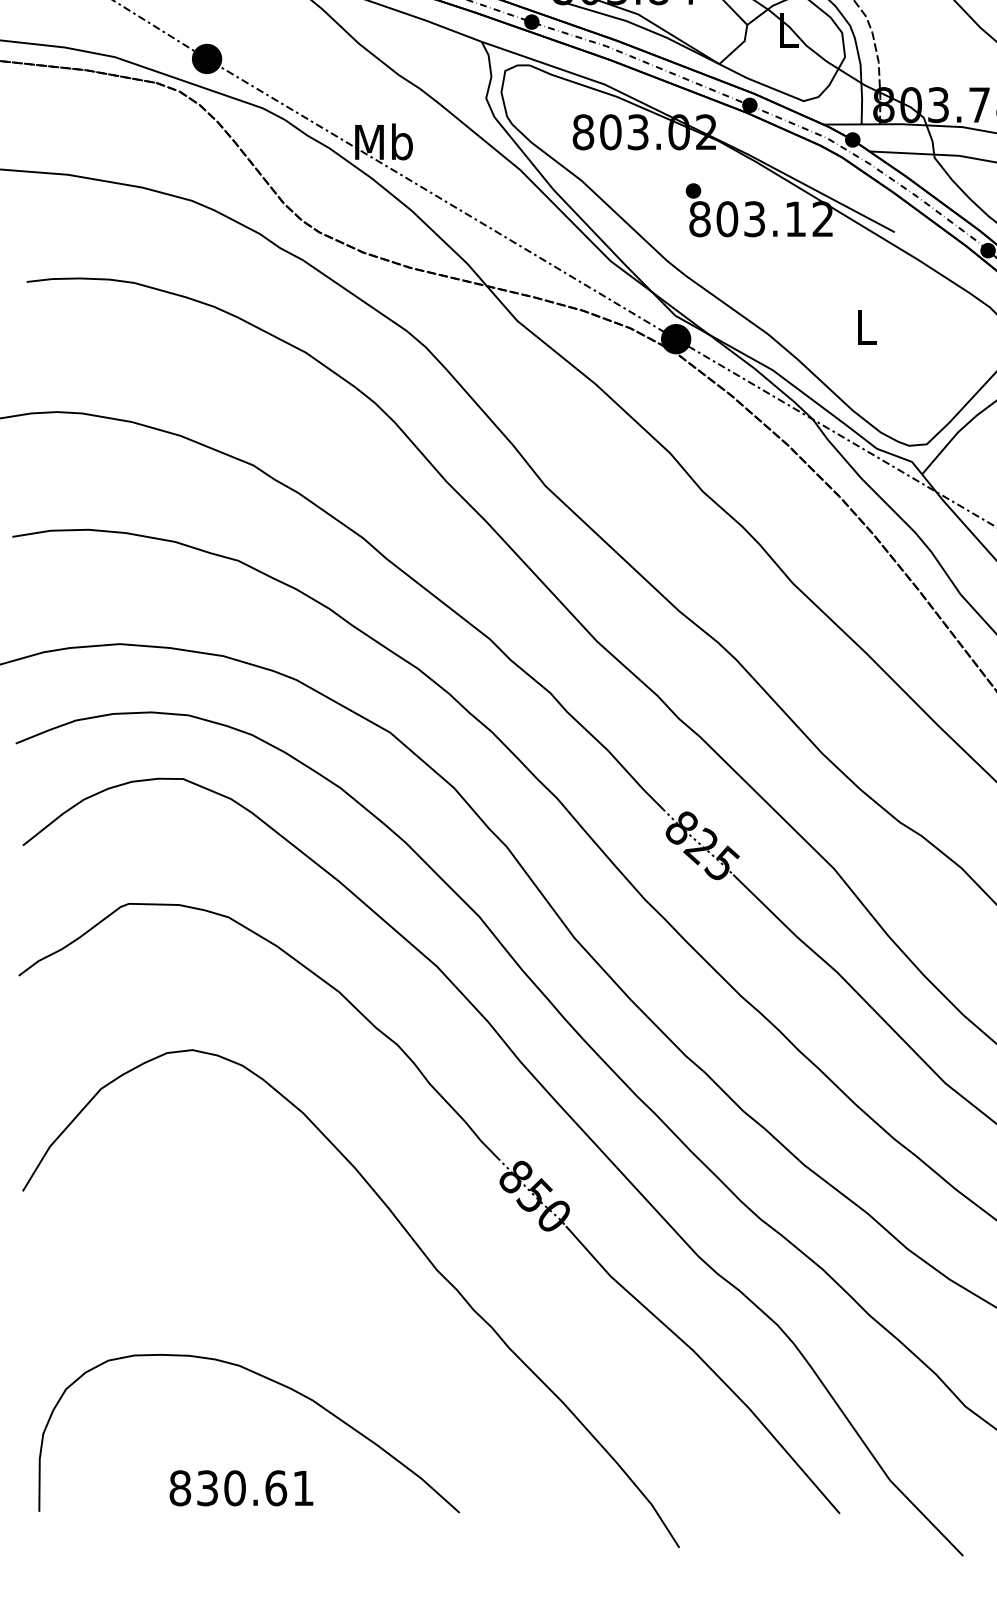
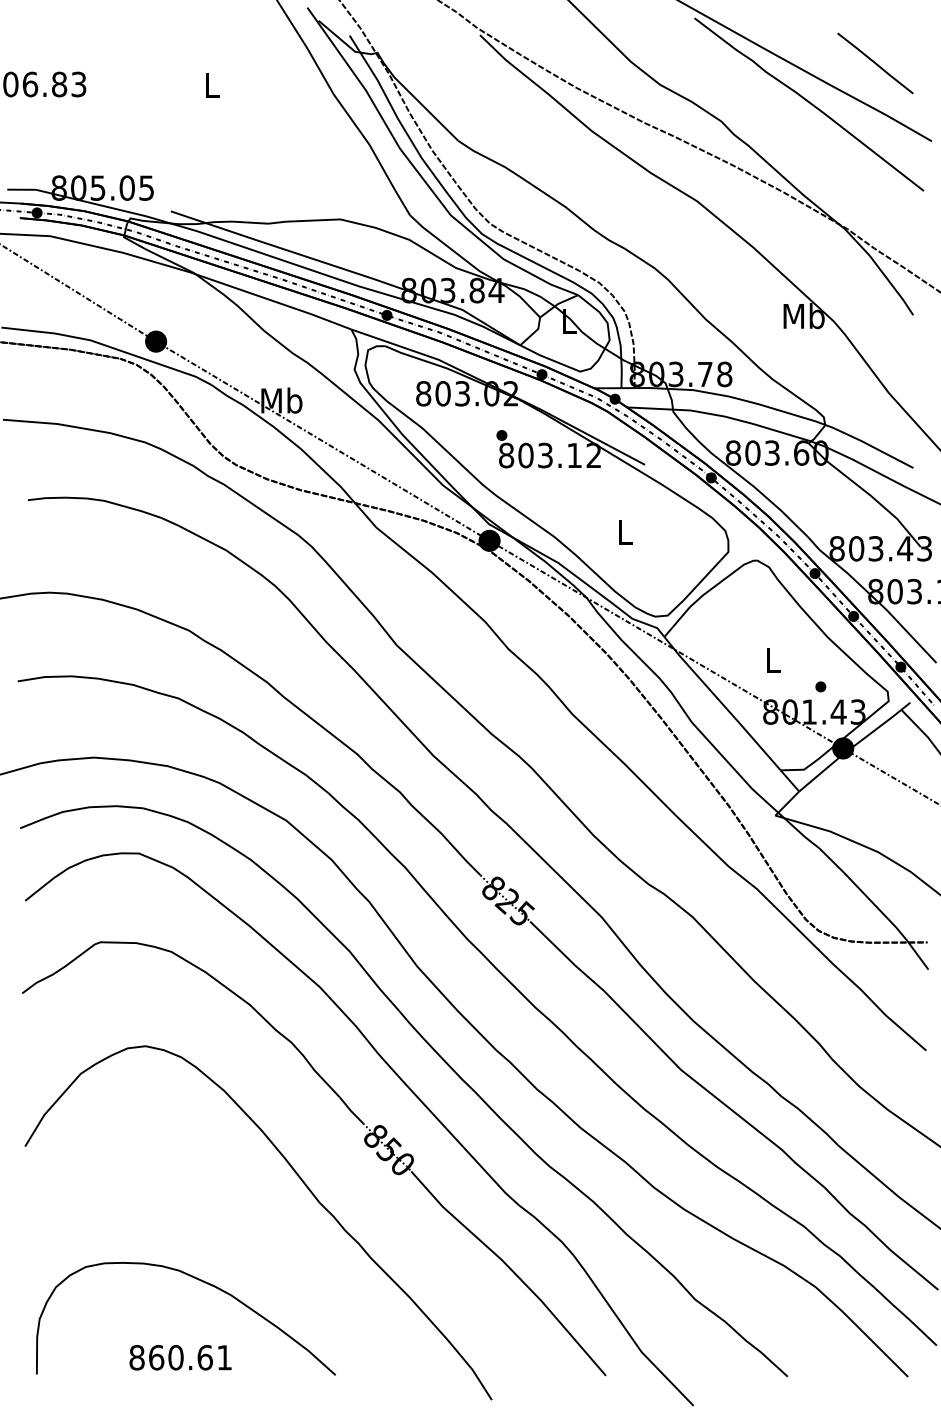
text: (207, 1487) -> (156, 1357), 830.61 -> 860.61

